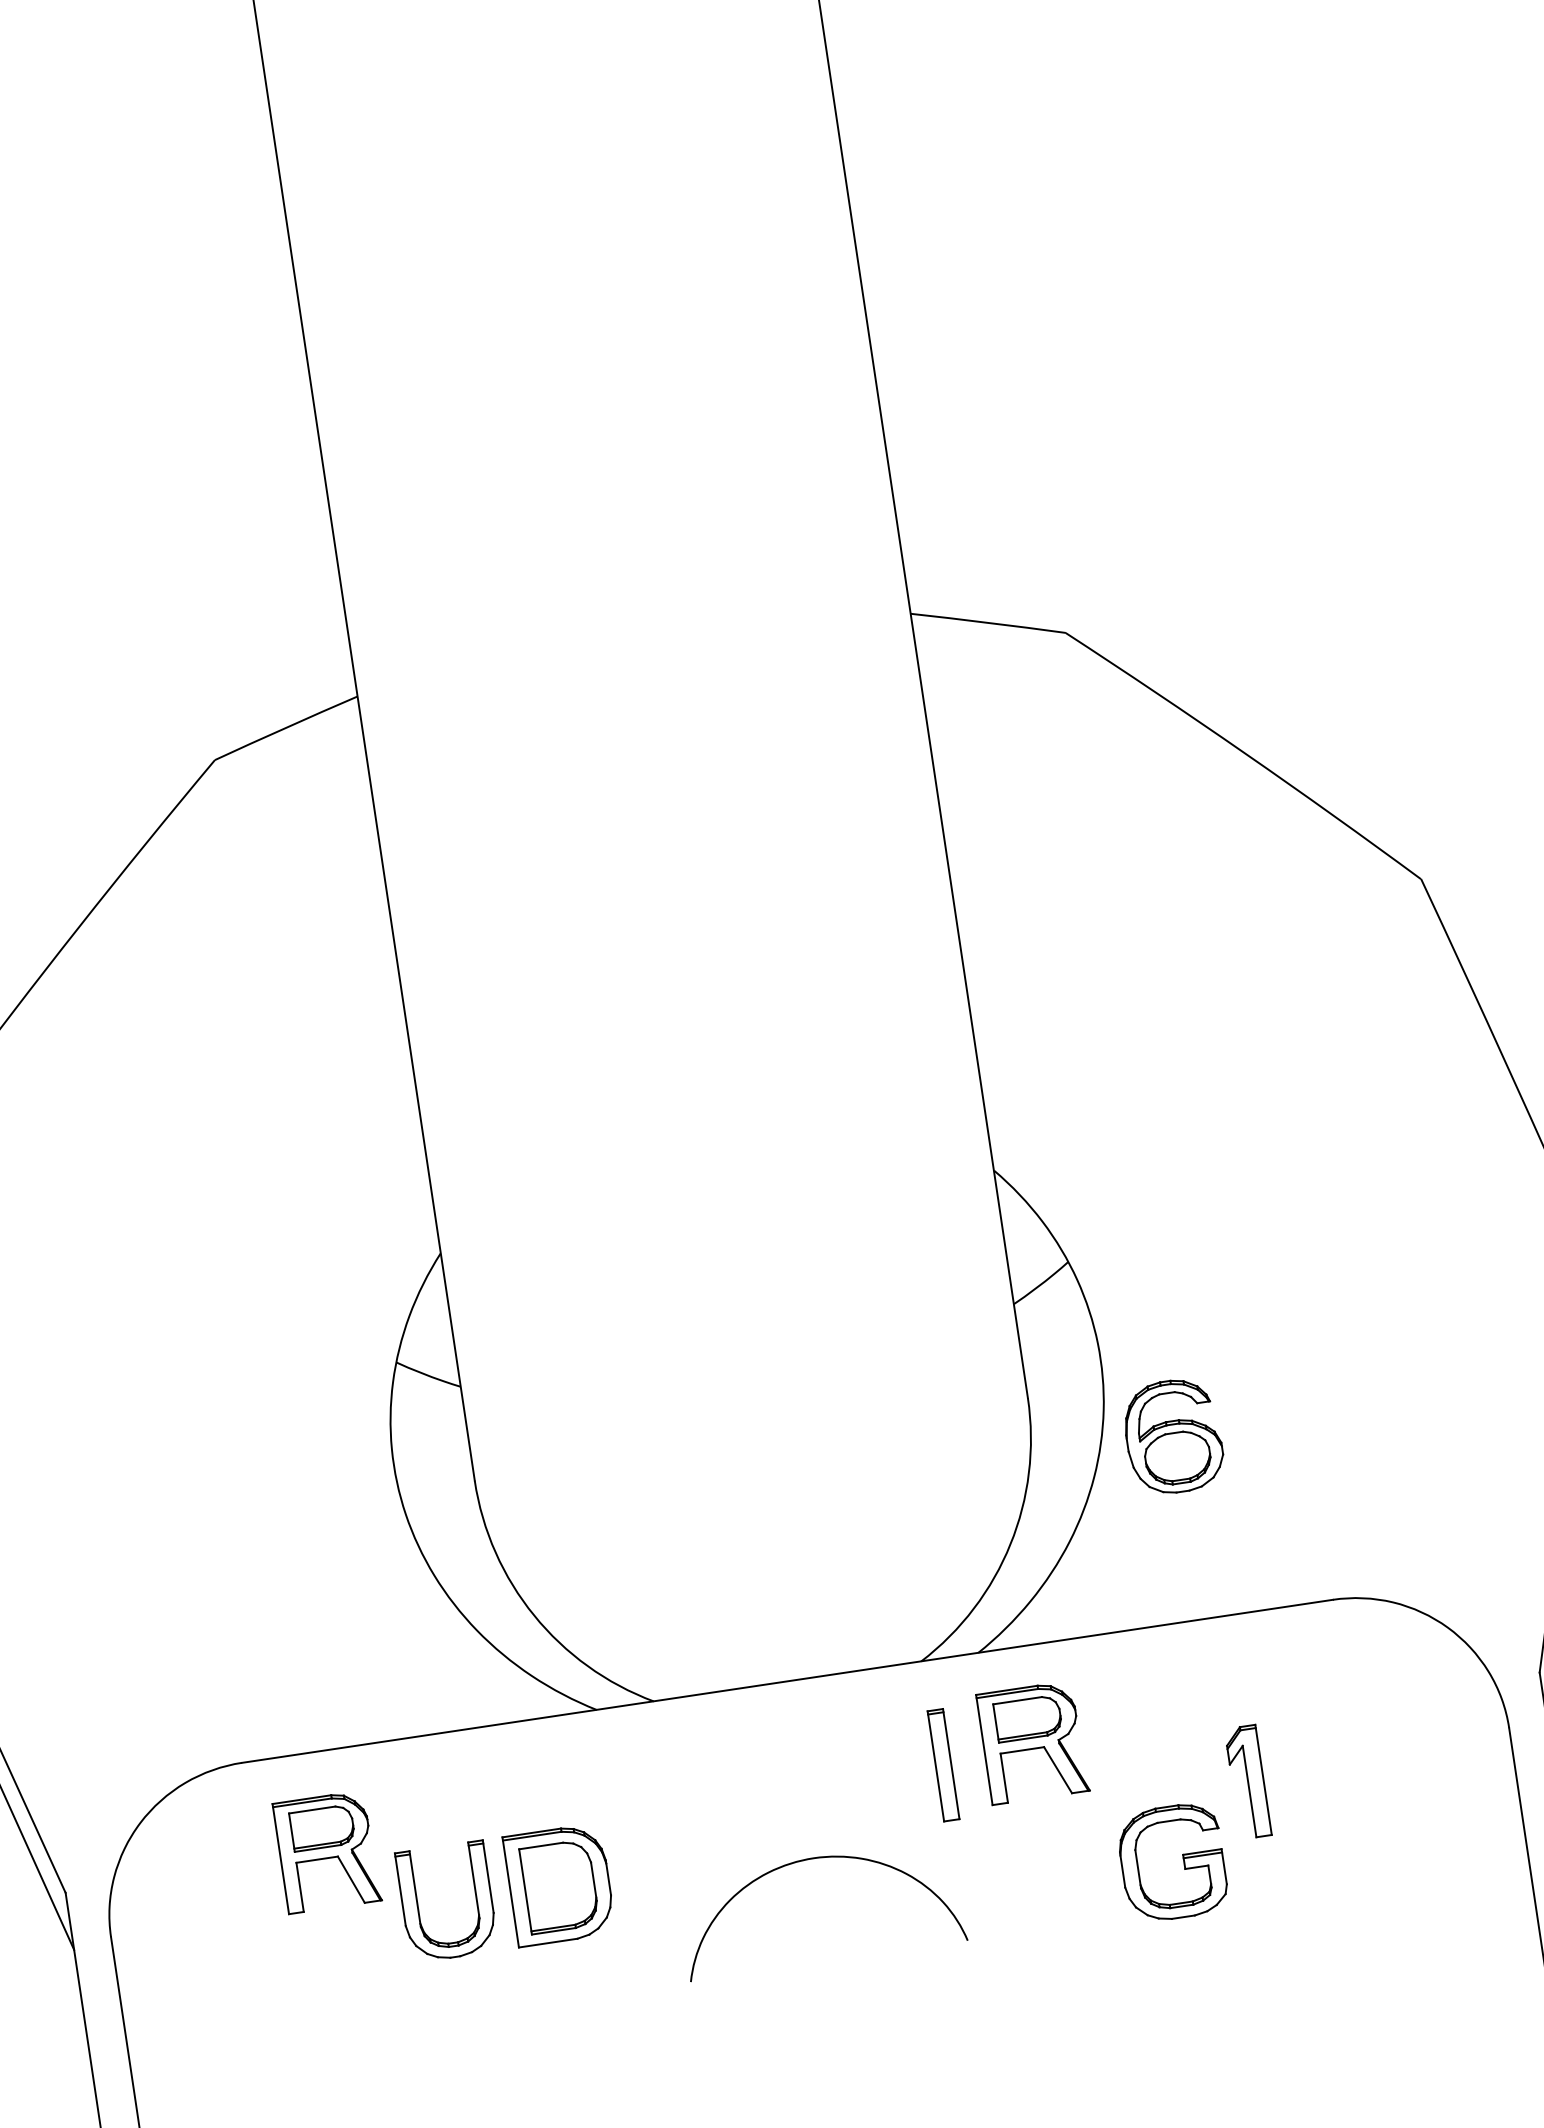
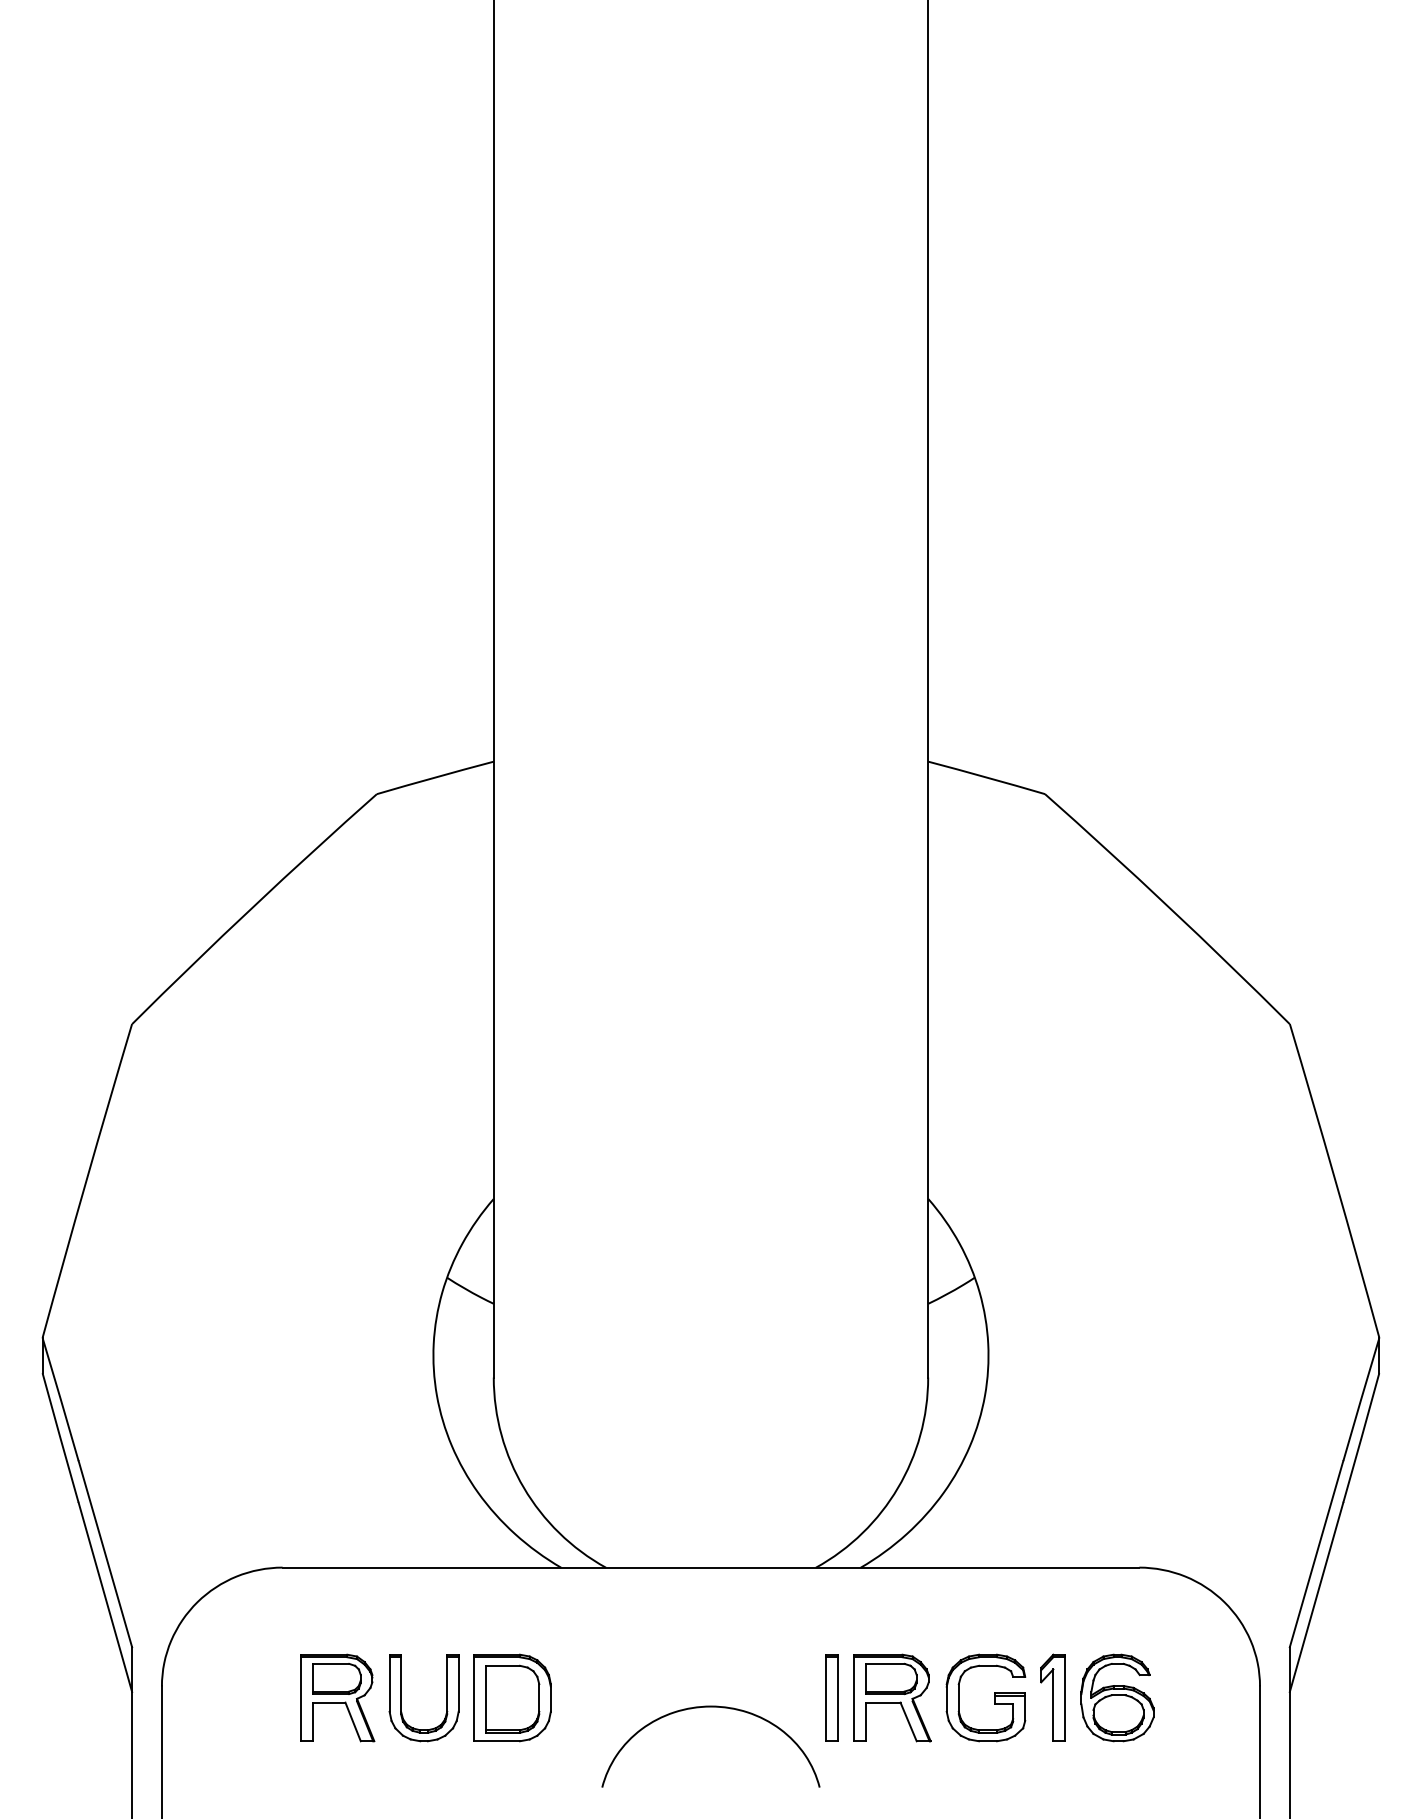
part: (1173, 1436) -> (1117, 1697), moved
part: (1032, 1742) -> (892, 1697), moved
part: (942, 1764) -> (831, 1697), moved
part: (326, 1851) -> (337, 1697), moved
part: (1183, 1860) -> (994, 1697), moved

